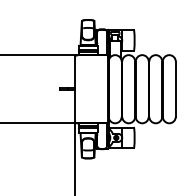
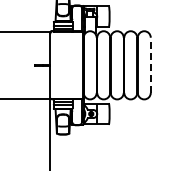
line: (175, 89) -> (150, 65), solid -> dashed

